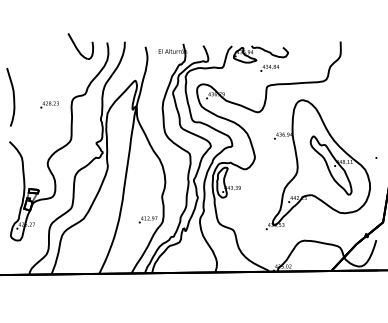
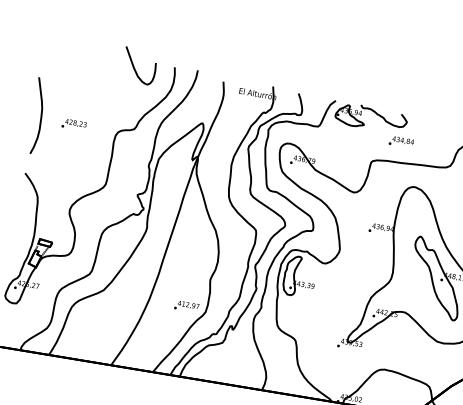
text: (269, 67) -> (401, 141), moved
text: (49, 104) -> (74, 124), moved

